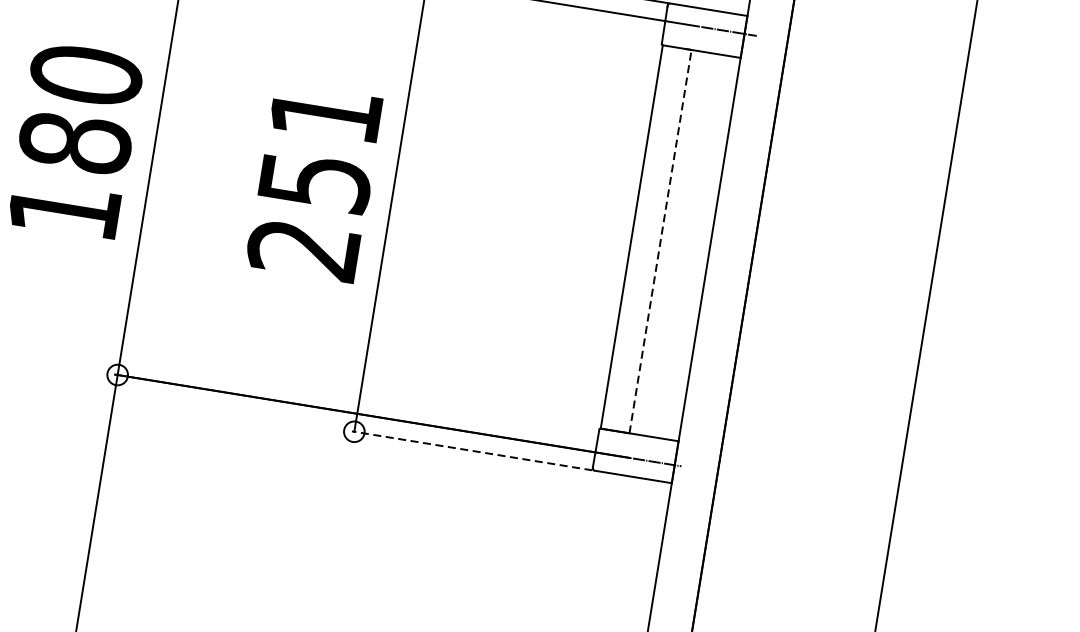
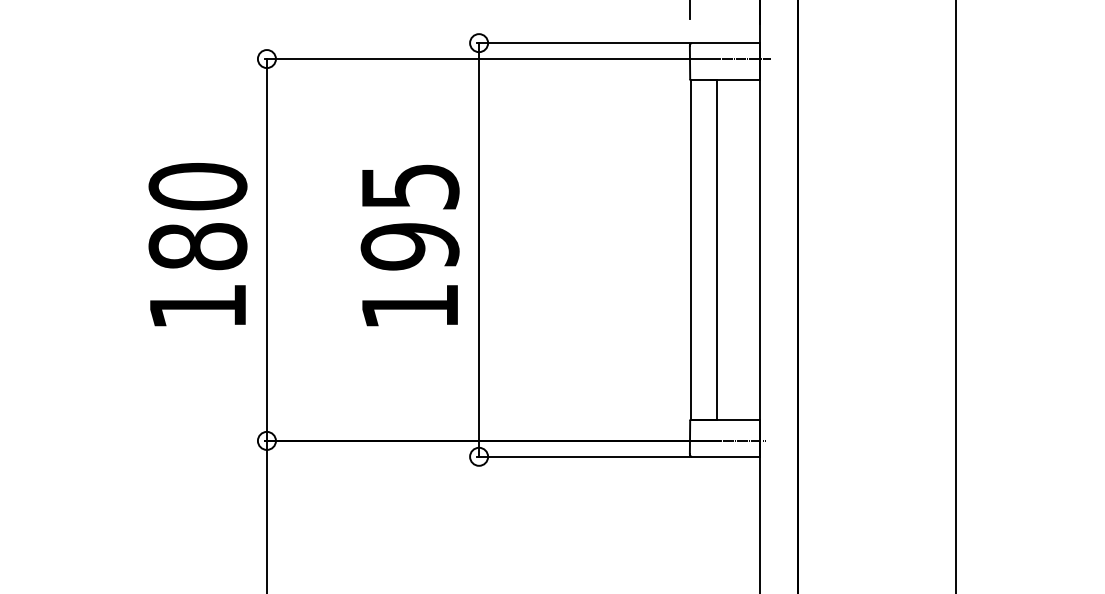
text: (314, 181) -> (409, 246), 251 -> 195
line: (660, 241) -> (716, 249), dashed -> solid
line: (471, 450) -> (582, 456), dashed -> solid

